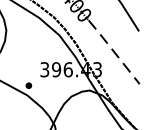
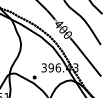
line: (113, 52) -> (85, 57), dashed -> solid

